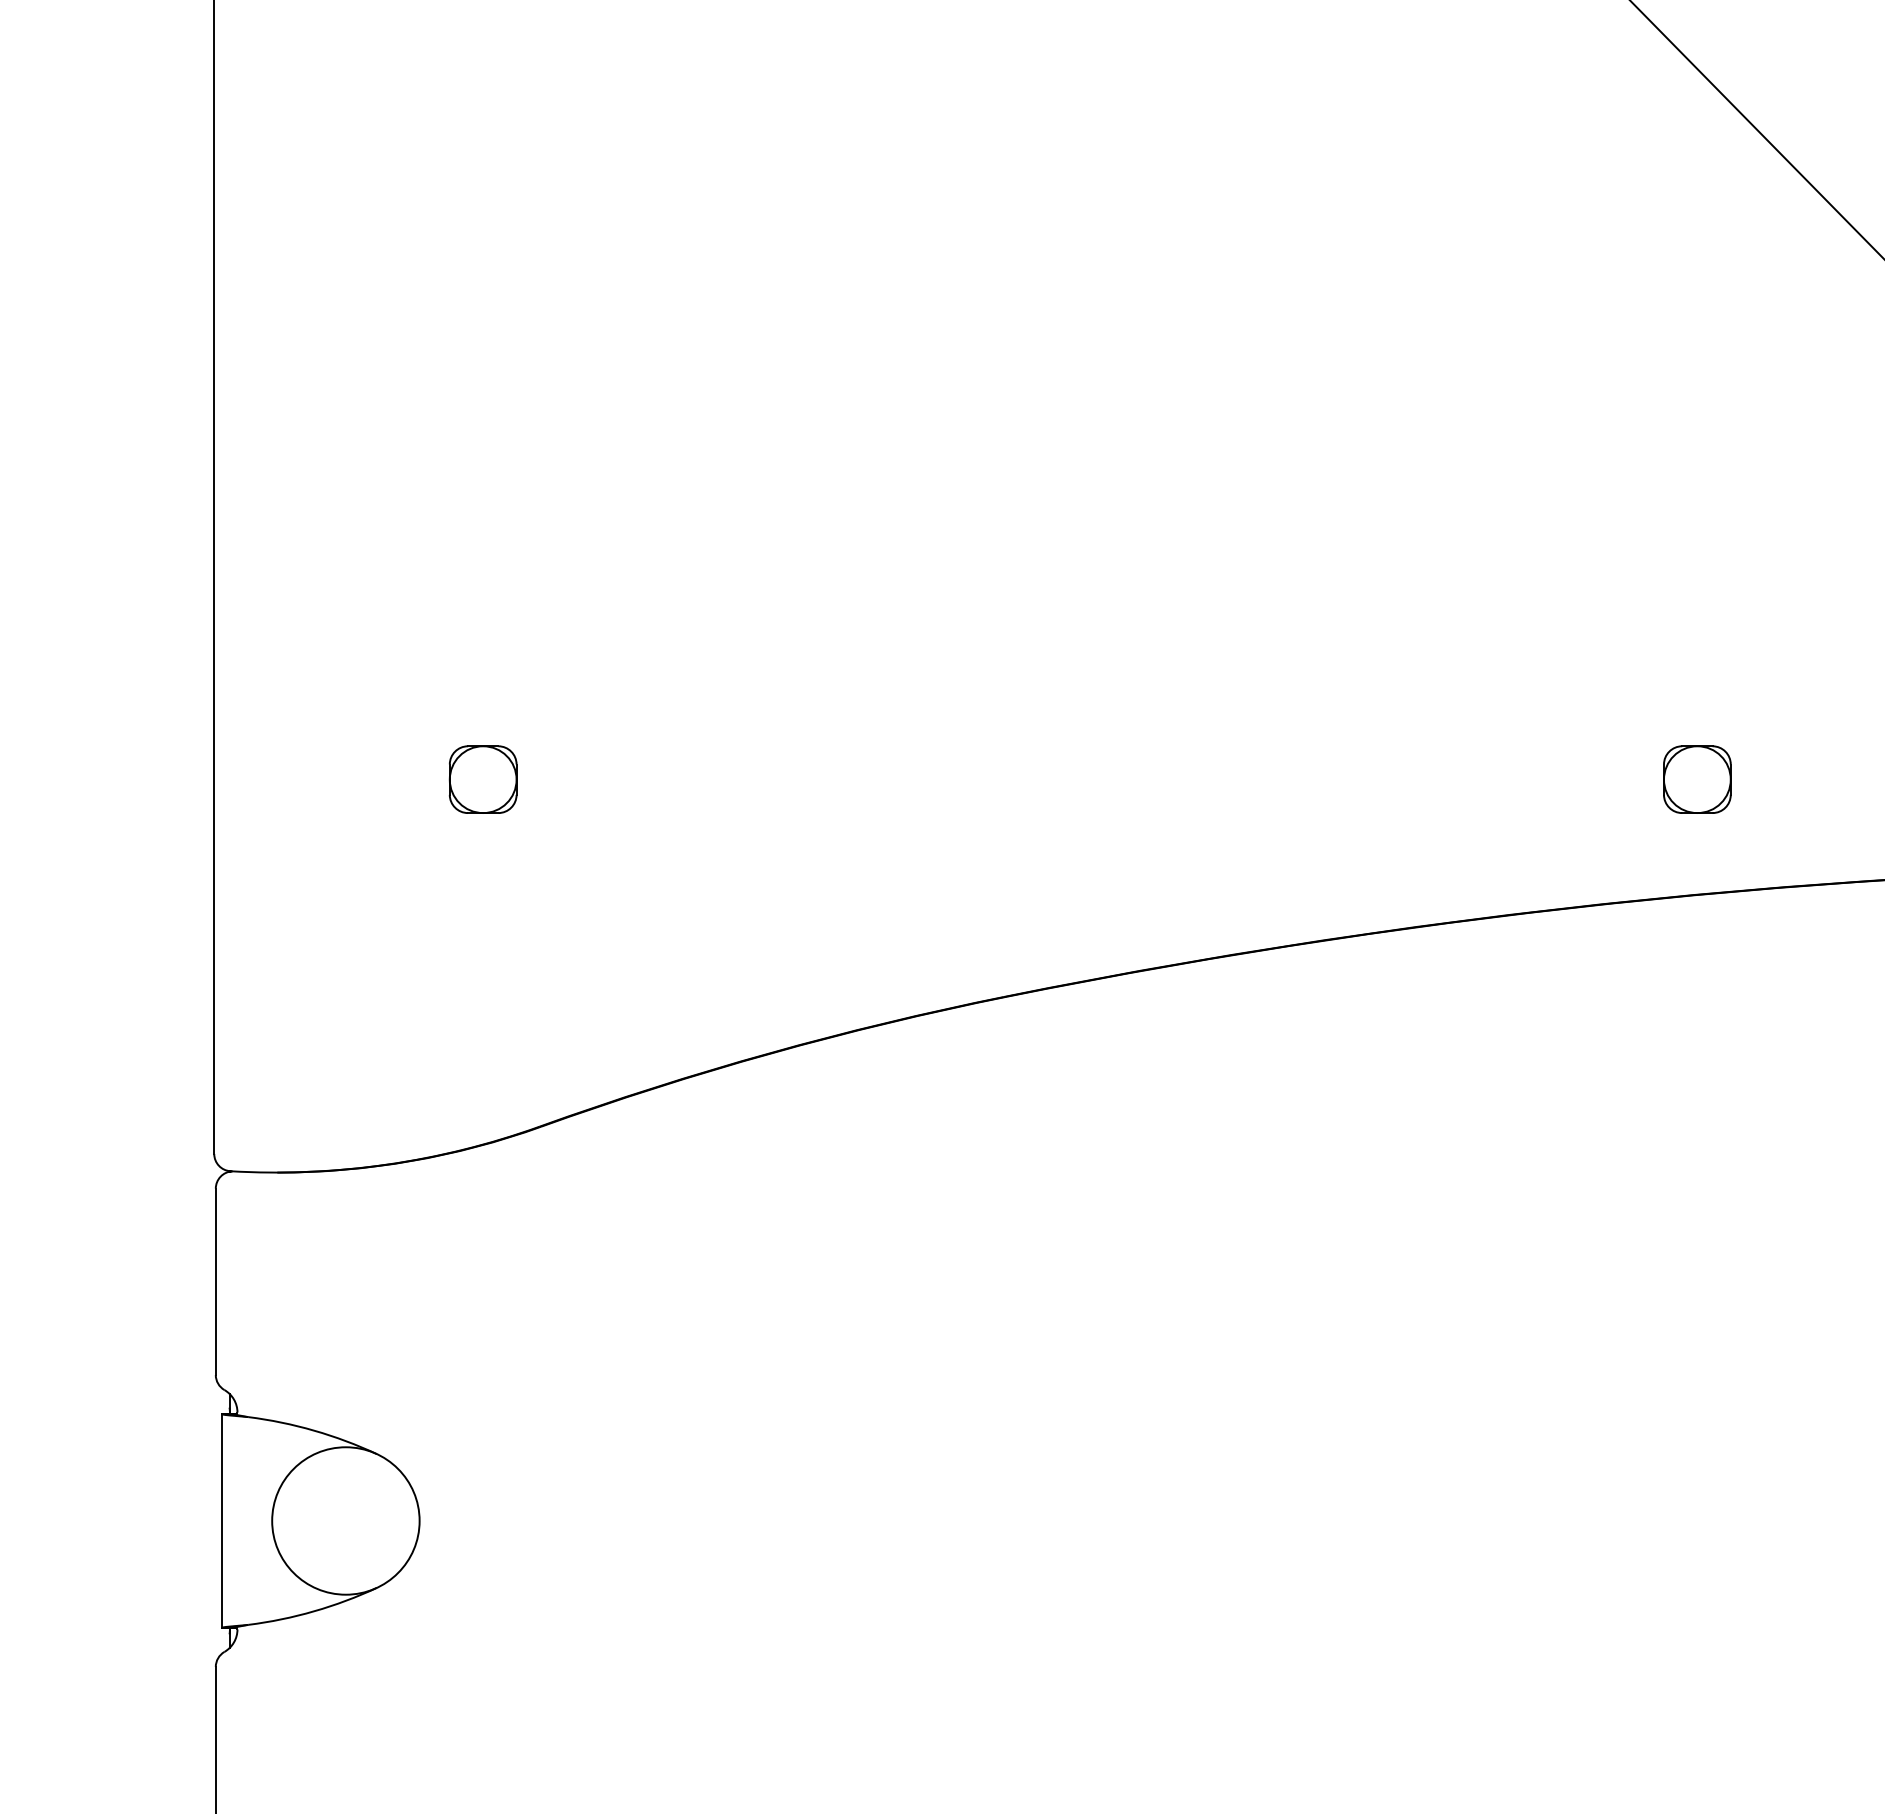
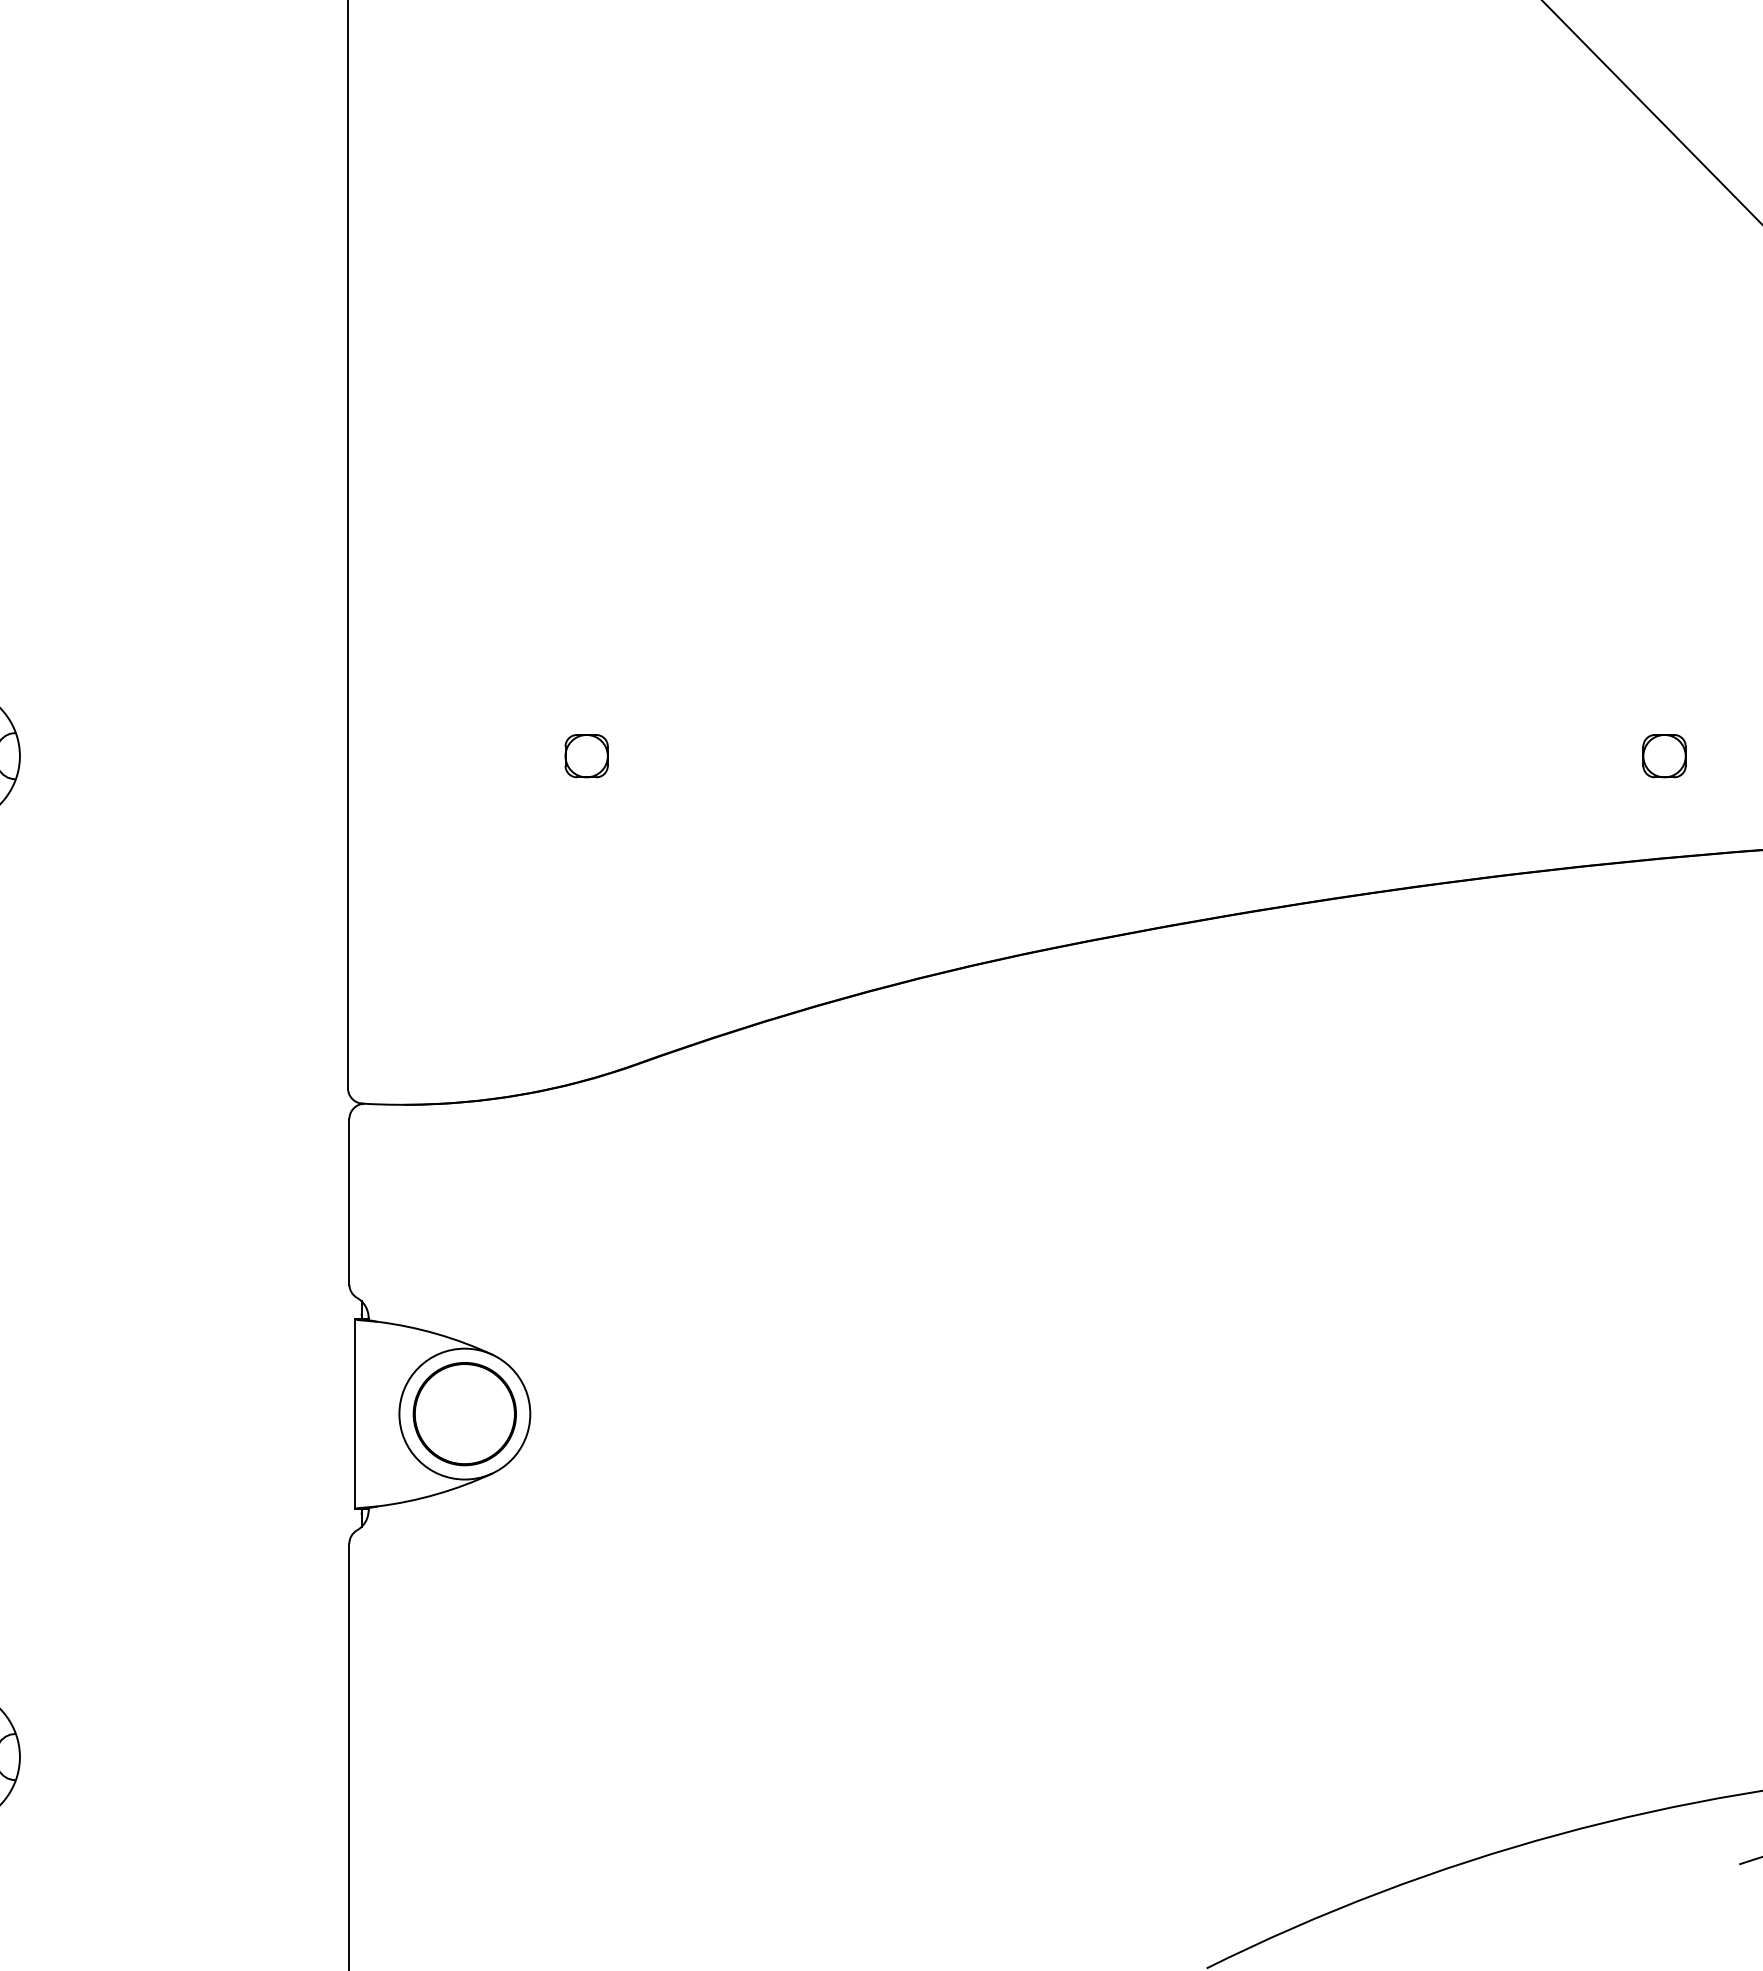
part: (482, 780) -> (586, 756), size x0.71
part: (1697, 780) -> (1664, 756), size x0.71
part: (345, 1521) -> (464, 1414), added

